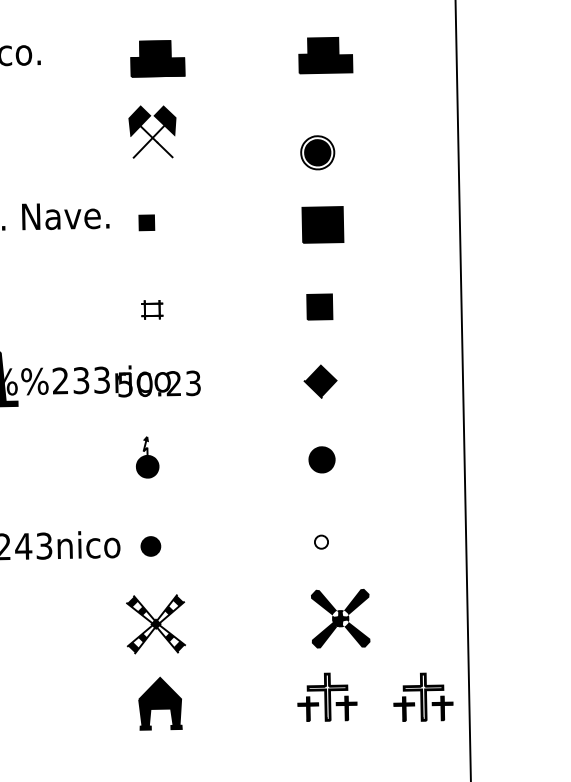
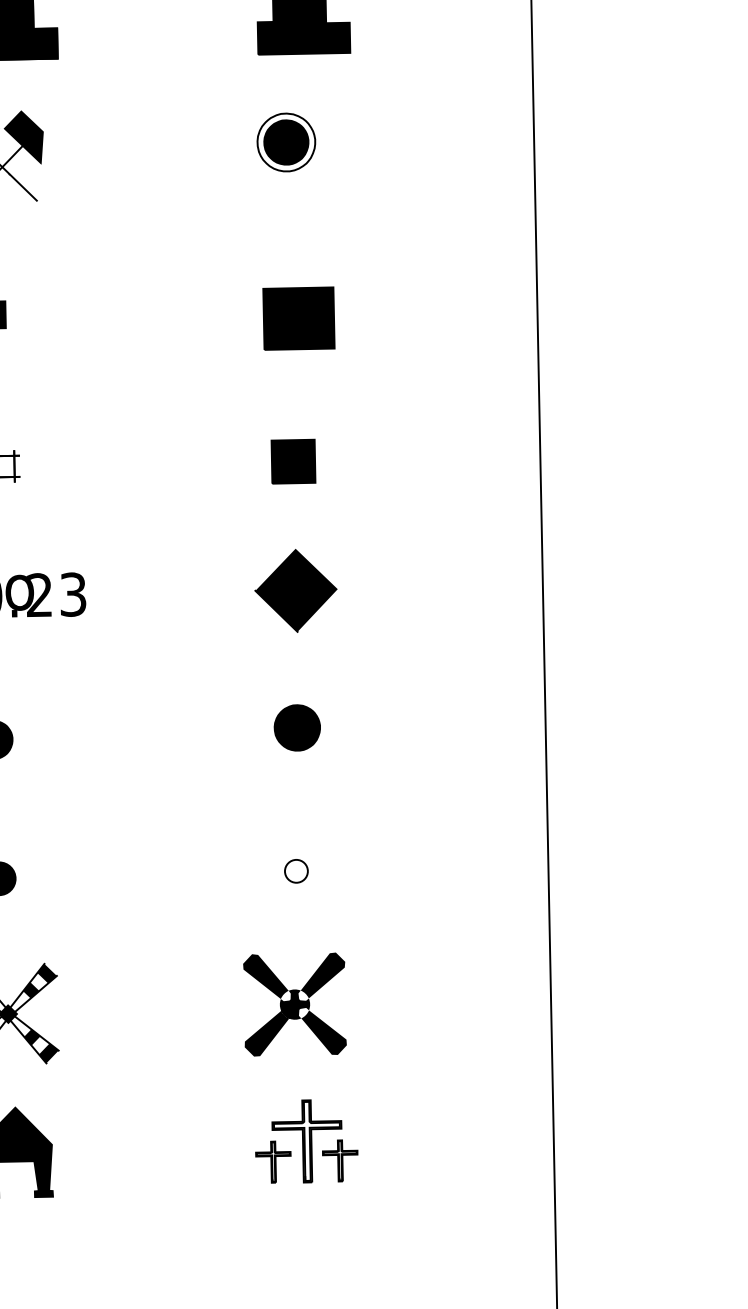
part: (317, 152) -> (285, 141), moved
part: (320, 381) -> (294, 591), size x1.43
part: (340, 618) -> (294, 1004), moved
part: (423, 696) -> (474, 1140), removed

